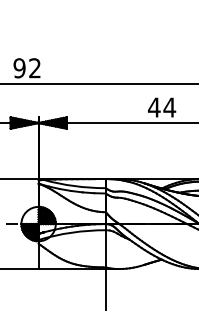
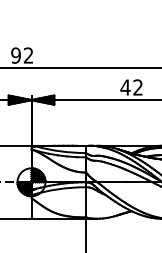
text: (169, 107) -> (137, 87), 44 -> 42

